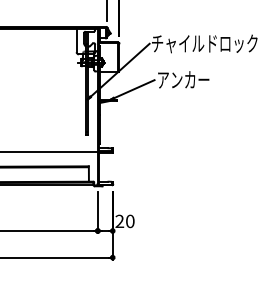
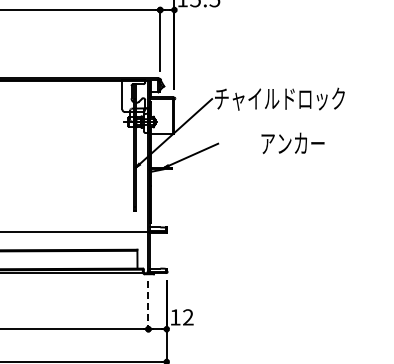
text: (183, 79) -> (292, 142), moved
line: (97, 212) -> (148, 306), solid -> dashed
text: (124, 221) -> (181, 317), 20 -> 12

